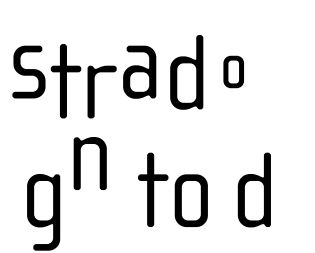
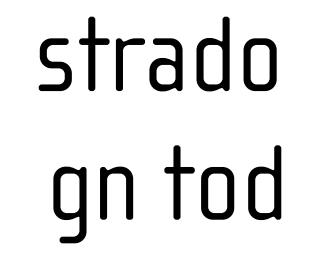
part: (186, 71) -> (212, 53), moved
part: (233, 71) -> (259, 64), size x1.67
part: (83, 80) -> (111, 53), moved
part: (80, 162) -> (106, 192), moved
part: (254, 189) -> (264, 182), moved

